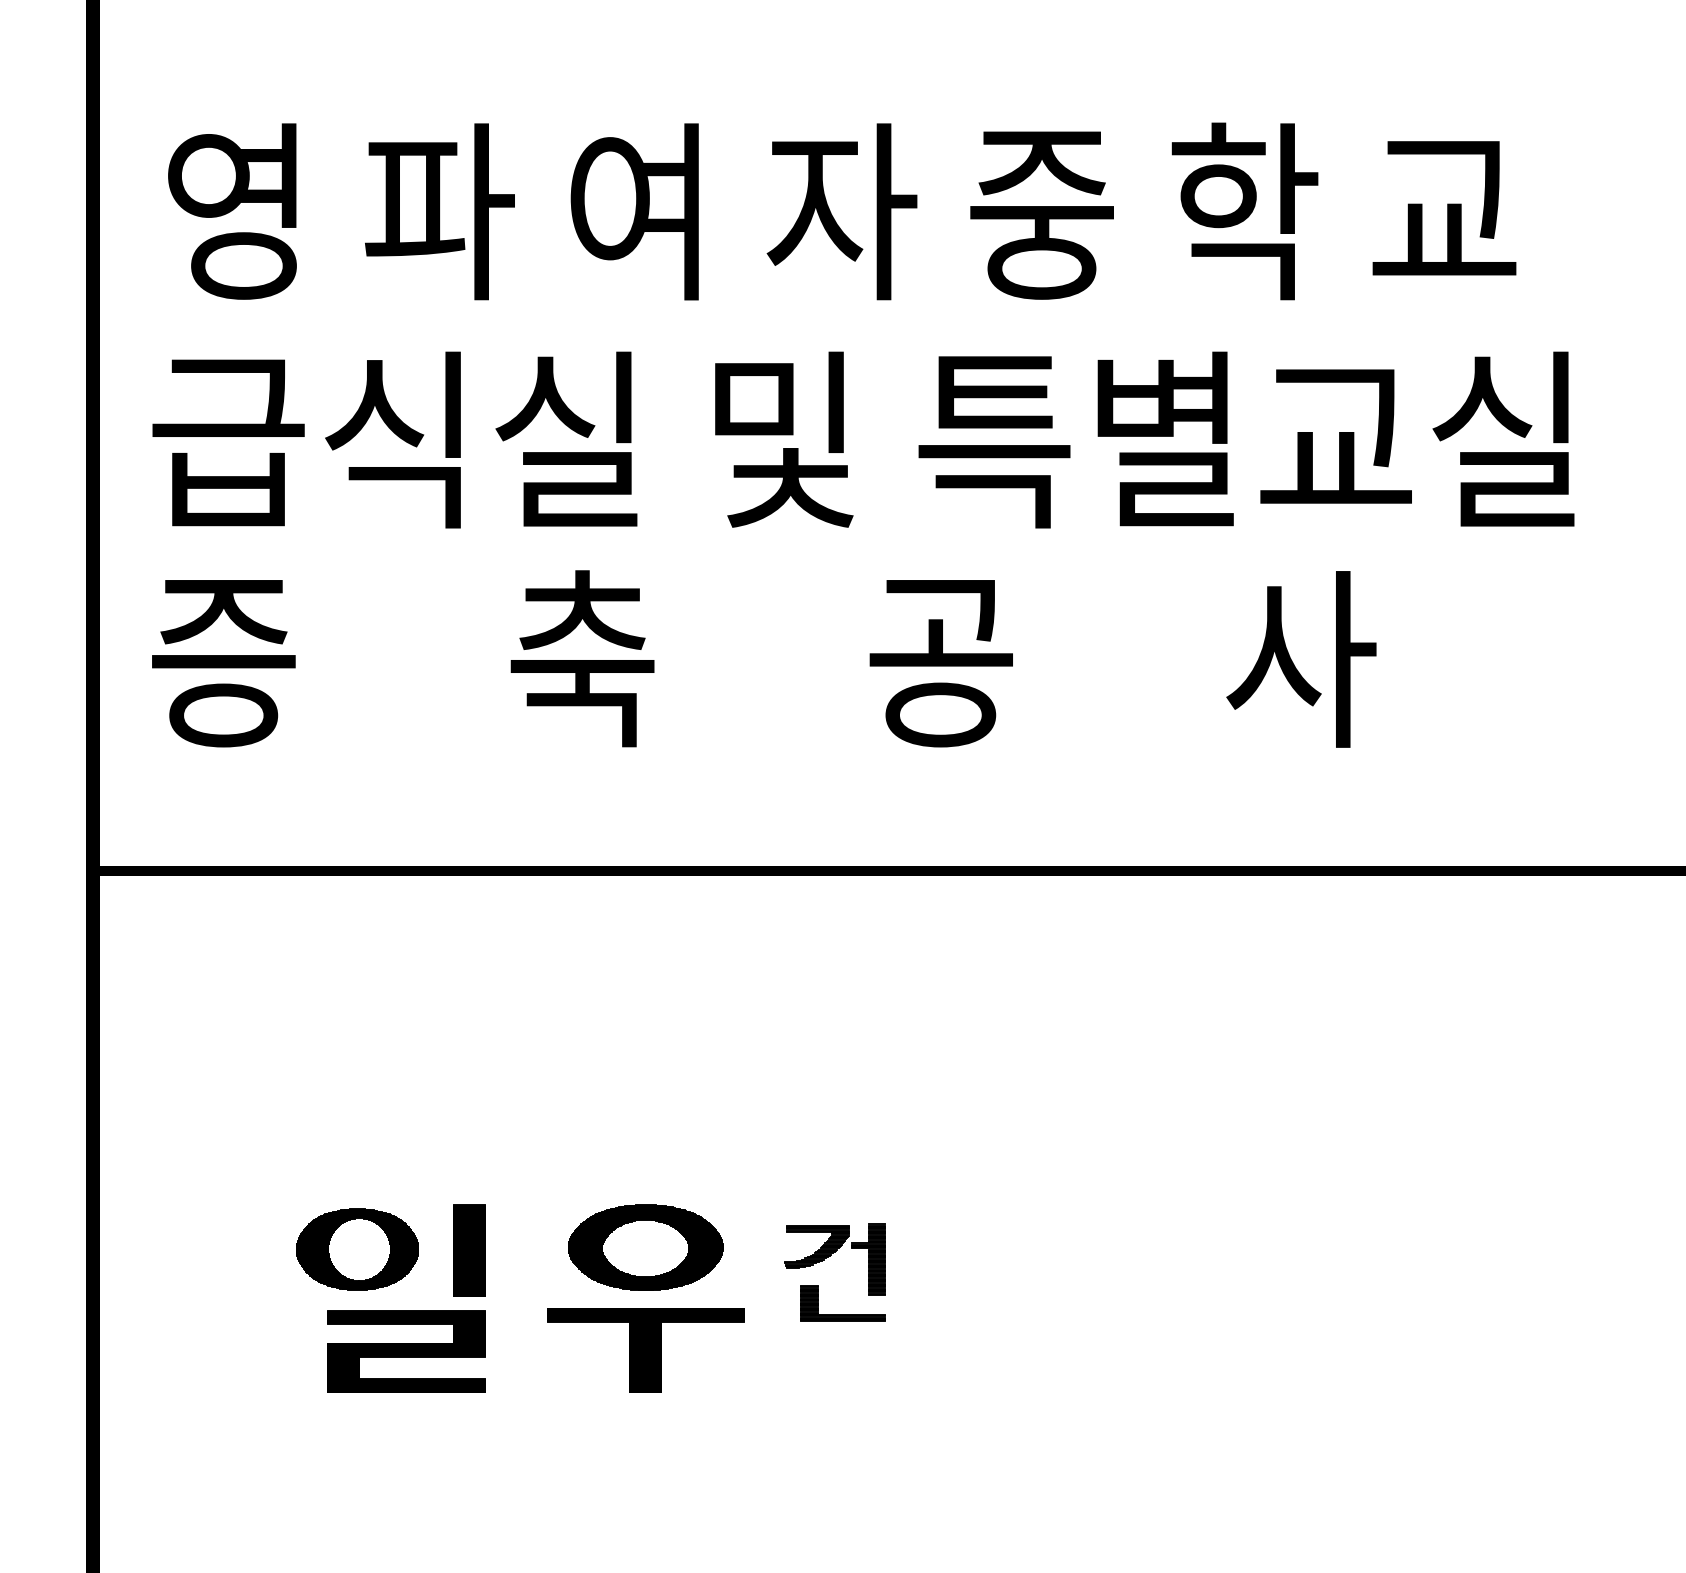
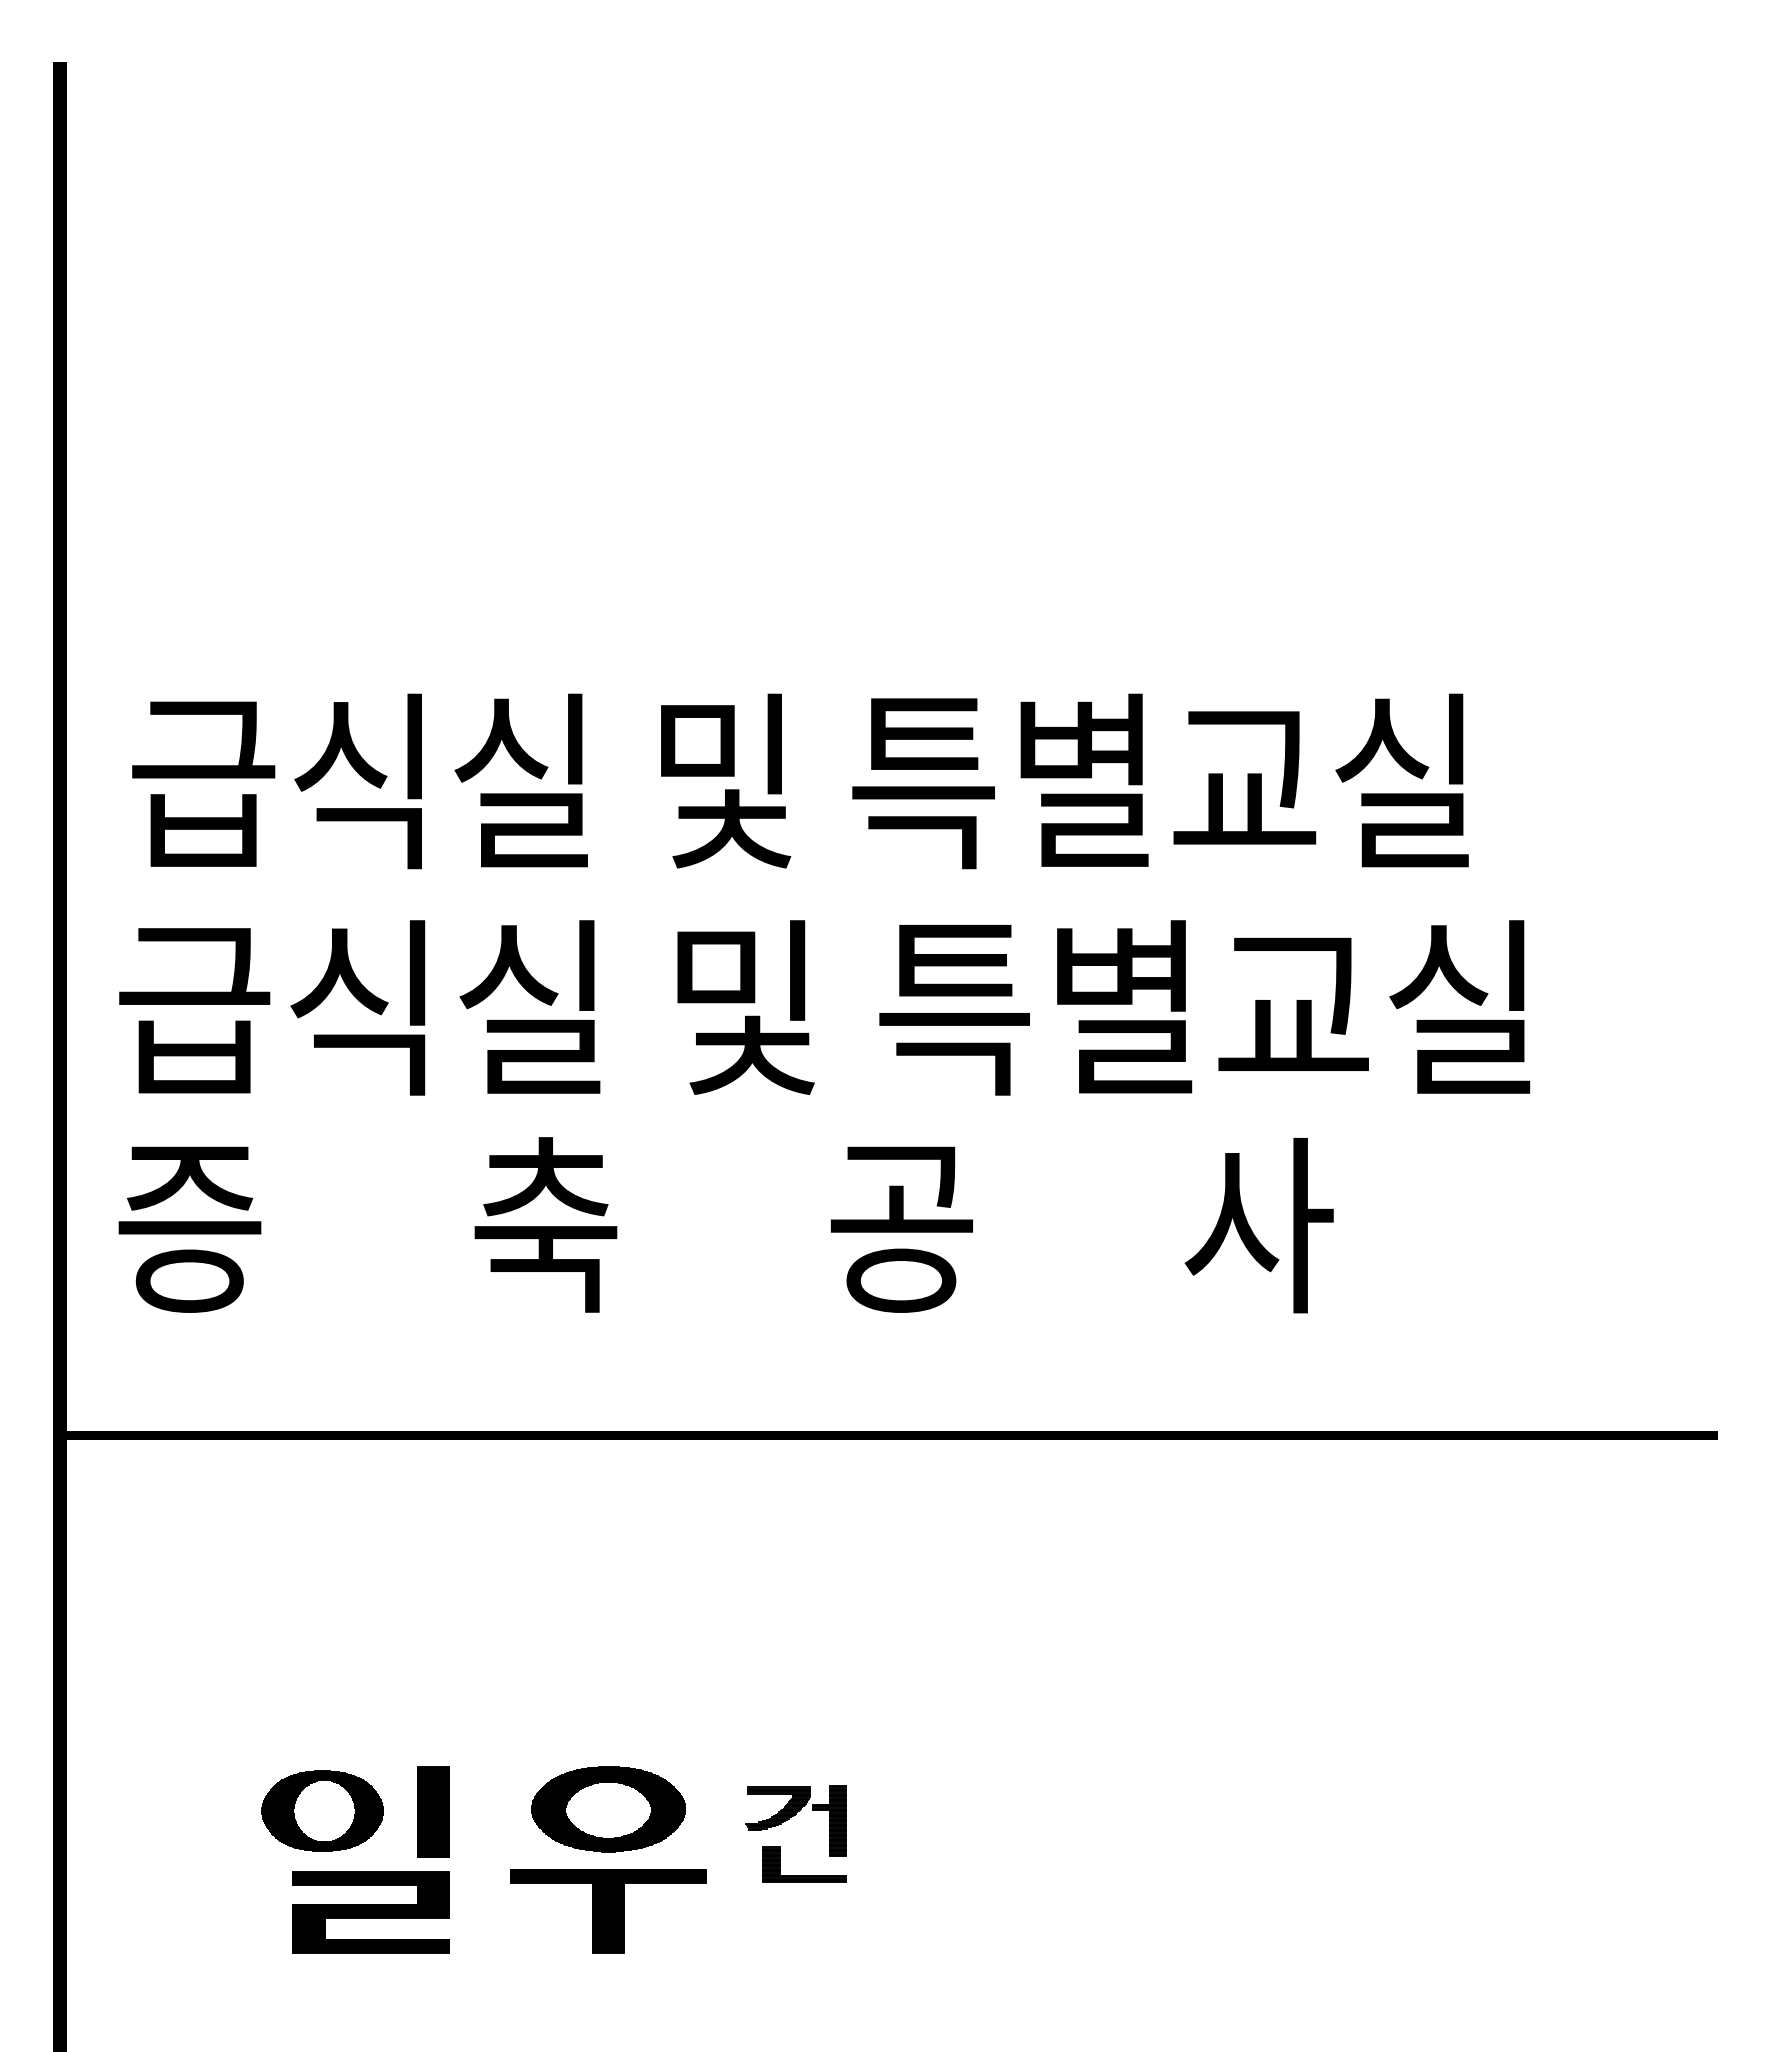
text: (841, 211) -> (802, 781), 영 파 여 자 중 학 교 -> 급식실 및 특별교실

